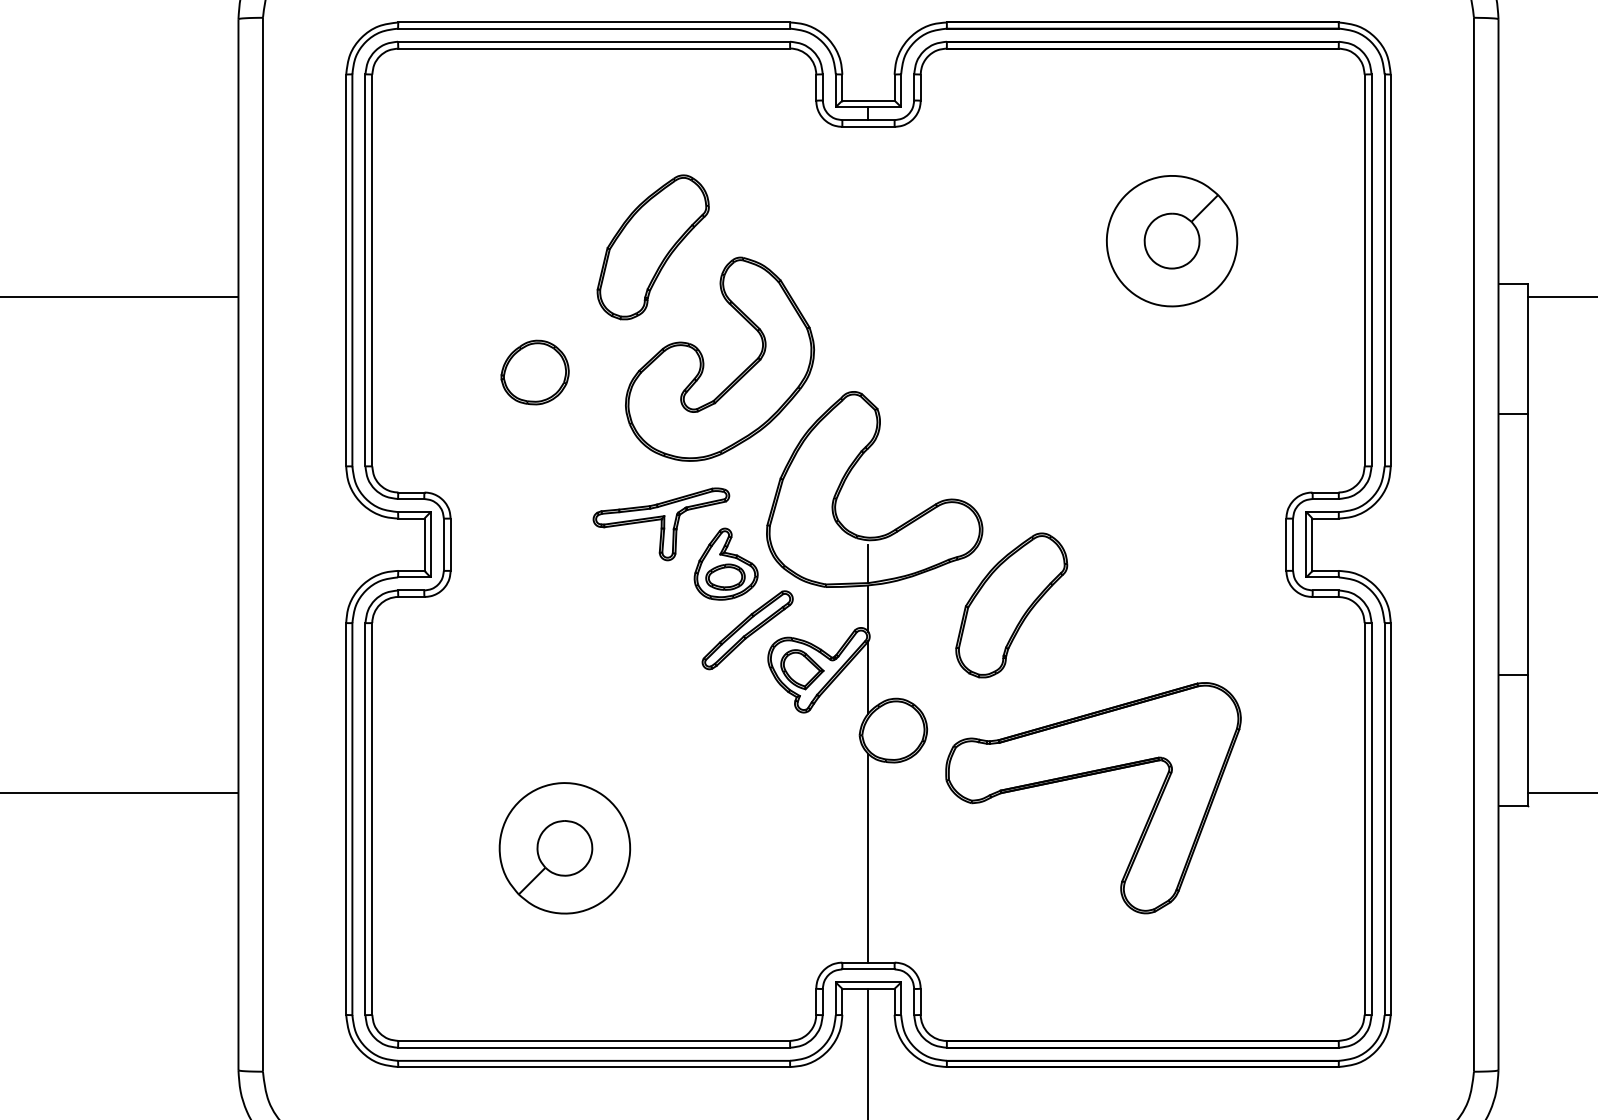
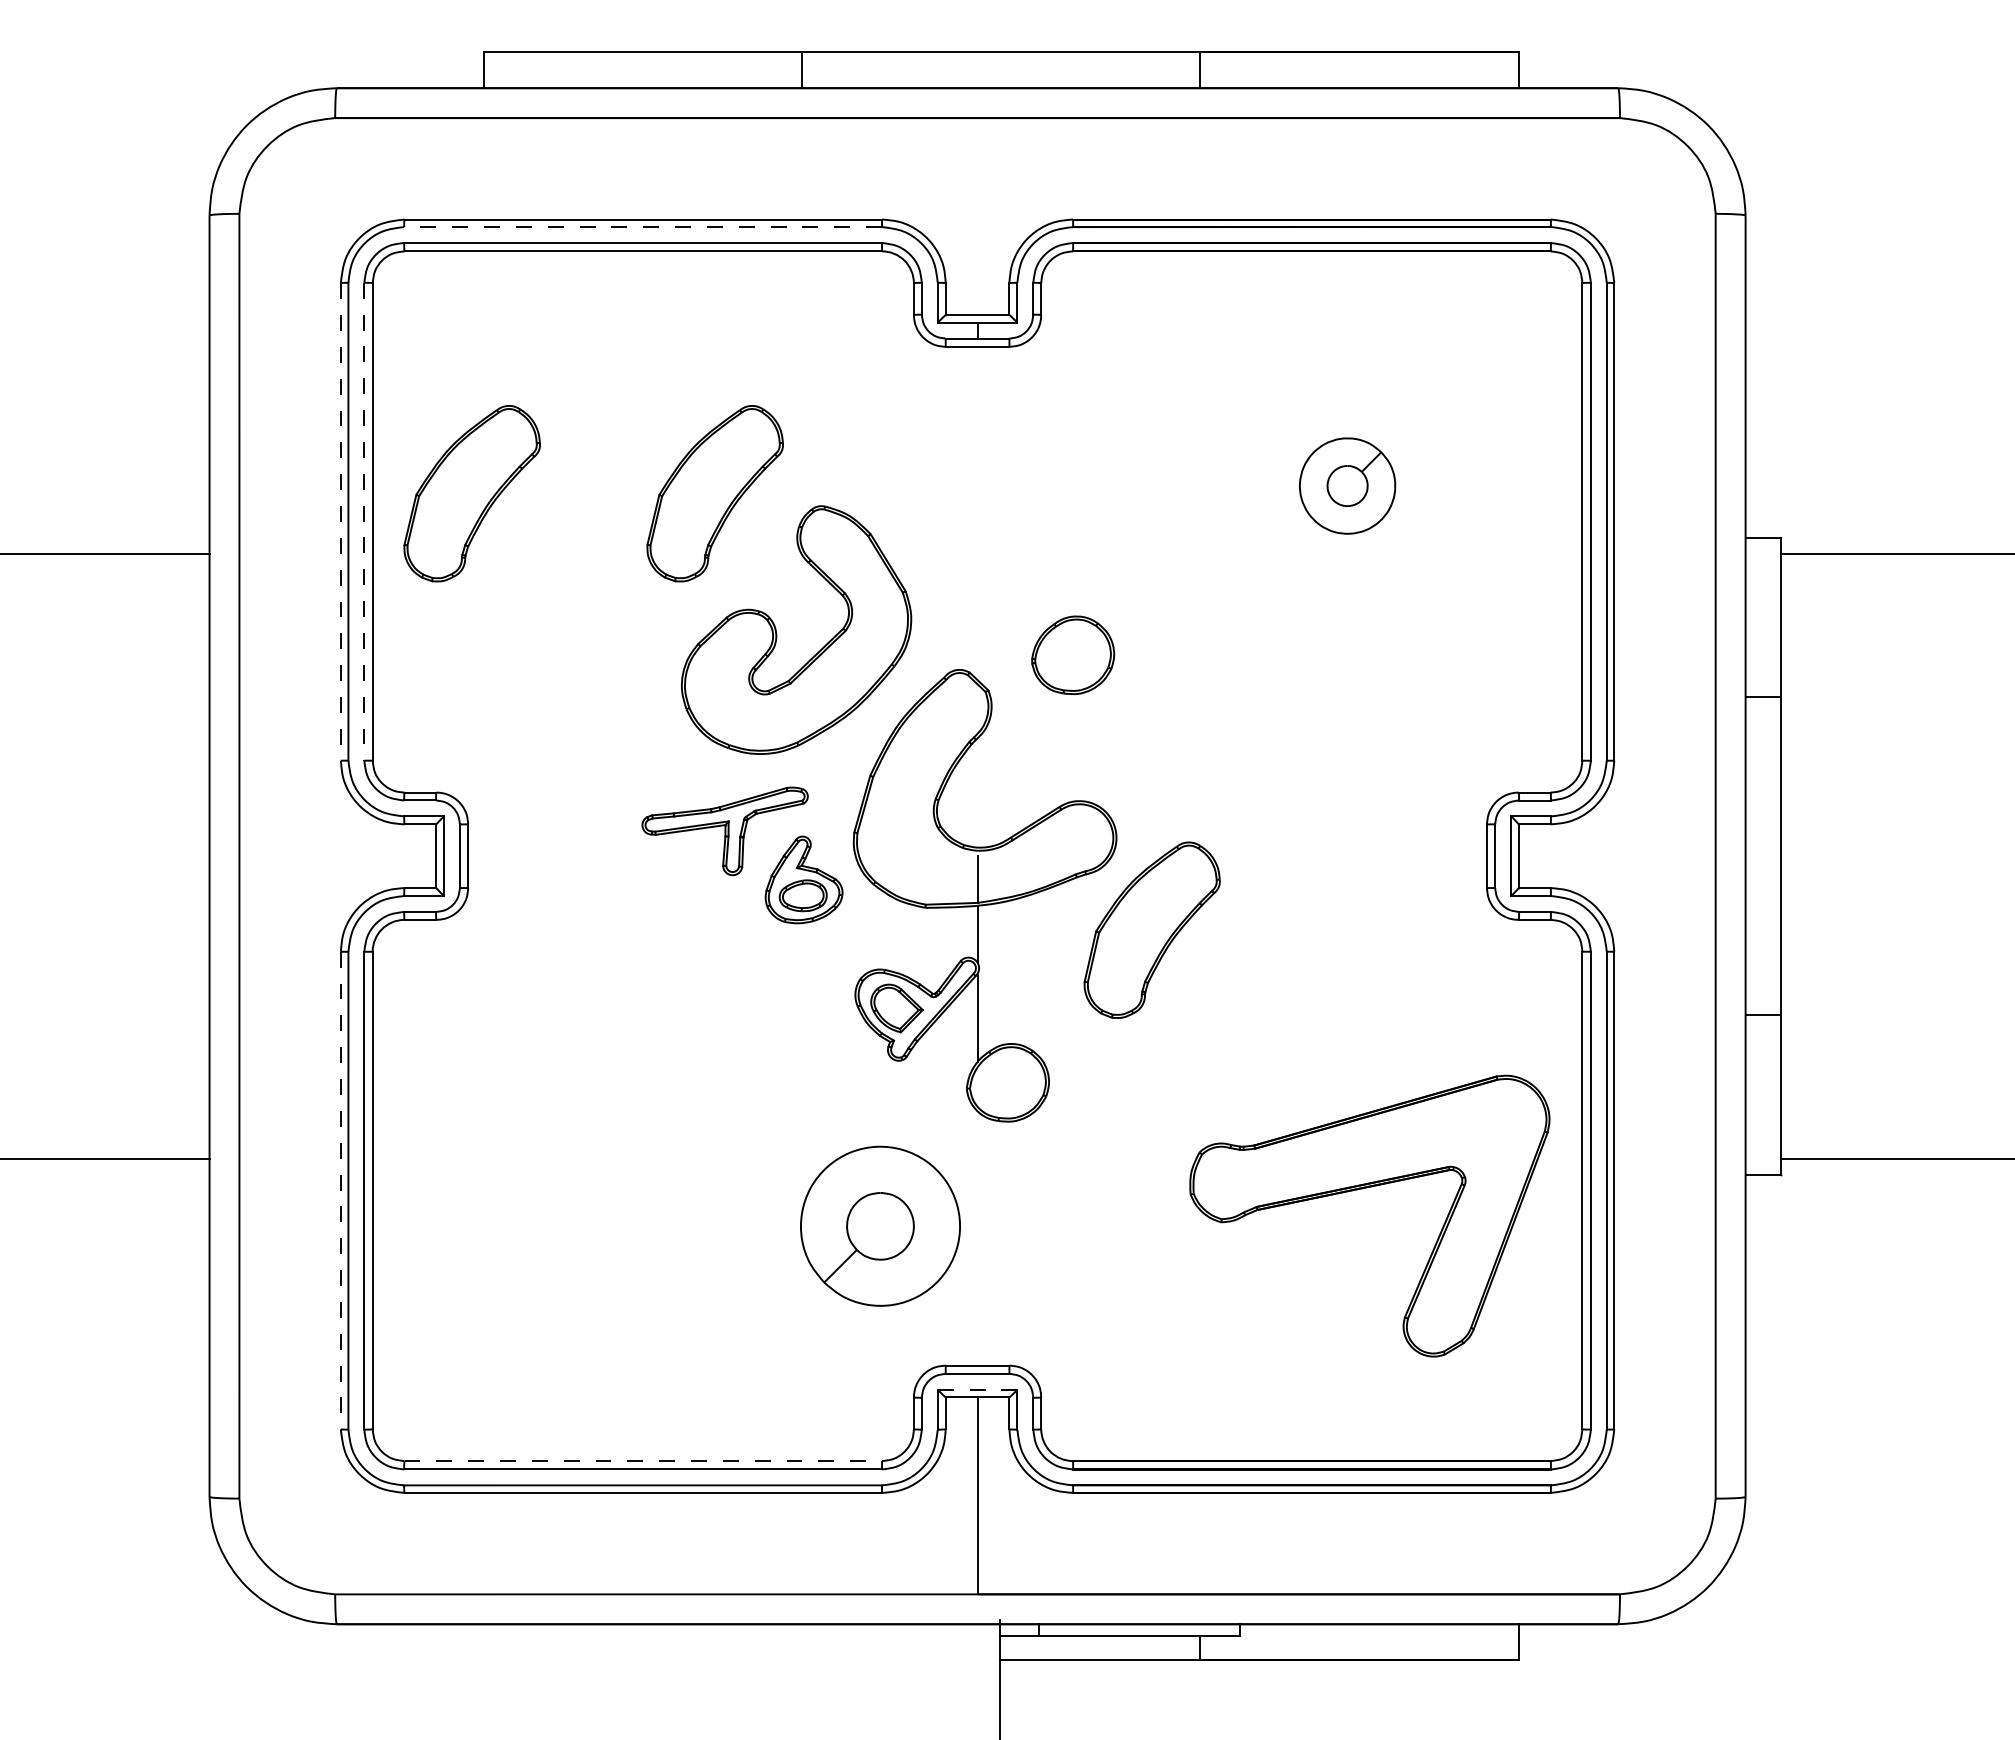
line: (594, 29) -> (643, 227), solid -> dashed
part: (1171, 240) -> (1347, 485), size x0.6
part: (453, 247) -> (471, 493), added
line: (345, 270) -> (340, 521), solid -> dashed
line: (365, 270) -> (364, 521), solid -> dashed
part: (535, 372) -> (1073, 655), moved
part: (747, 630) -> (830, 960), removed
part: (1087, 776) -> (1362, 1189), moved
line: (345, 818) -> (340, 1190), solid -> dashed
part: (564, 847) -> (880, 1225), moved
line: (868, 858) -> (977, 1238), removed
line: (868, 982) -> (977, 1389), solid -> dashed
line: (594, 1041) -> (643, 1461), solid -> dashed

